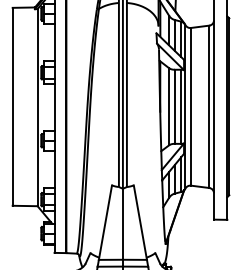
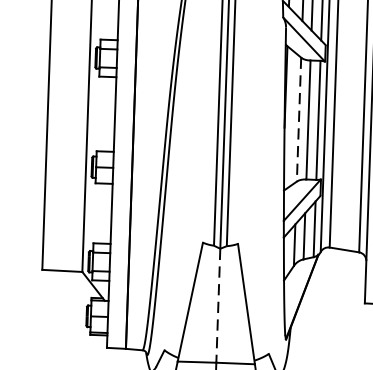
line: (169, 106) -> (299, 119), solid -> dashed
line: (122, 224) -> (217, 306), solid -> dashed

